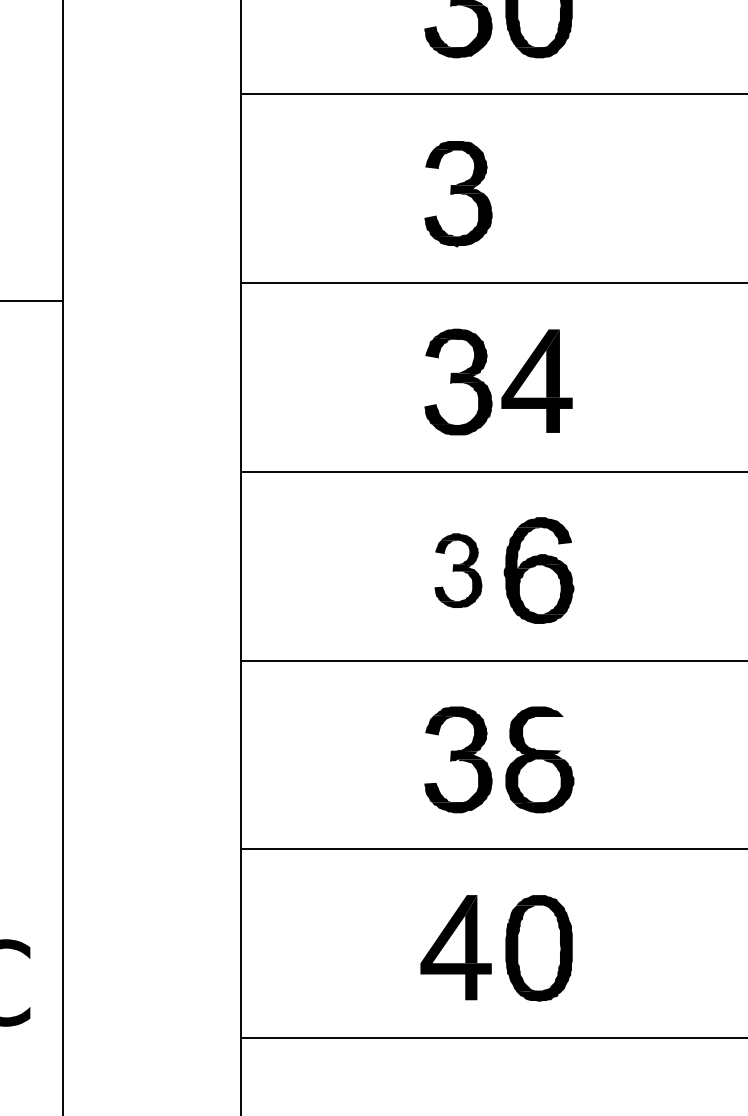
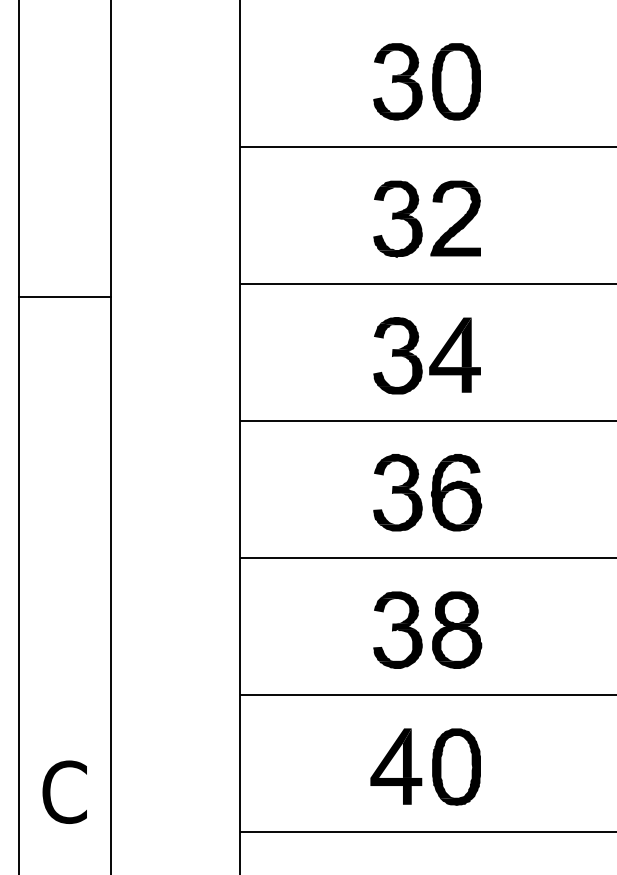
part: (537, 193) -> (455, 218), added
part: (457, 570) -> (397, 492), size x1.43
fill: (554, 734) -> (467, 611), added

